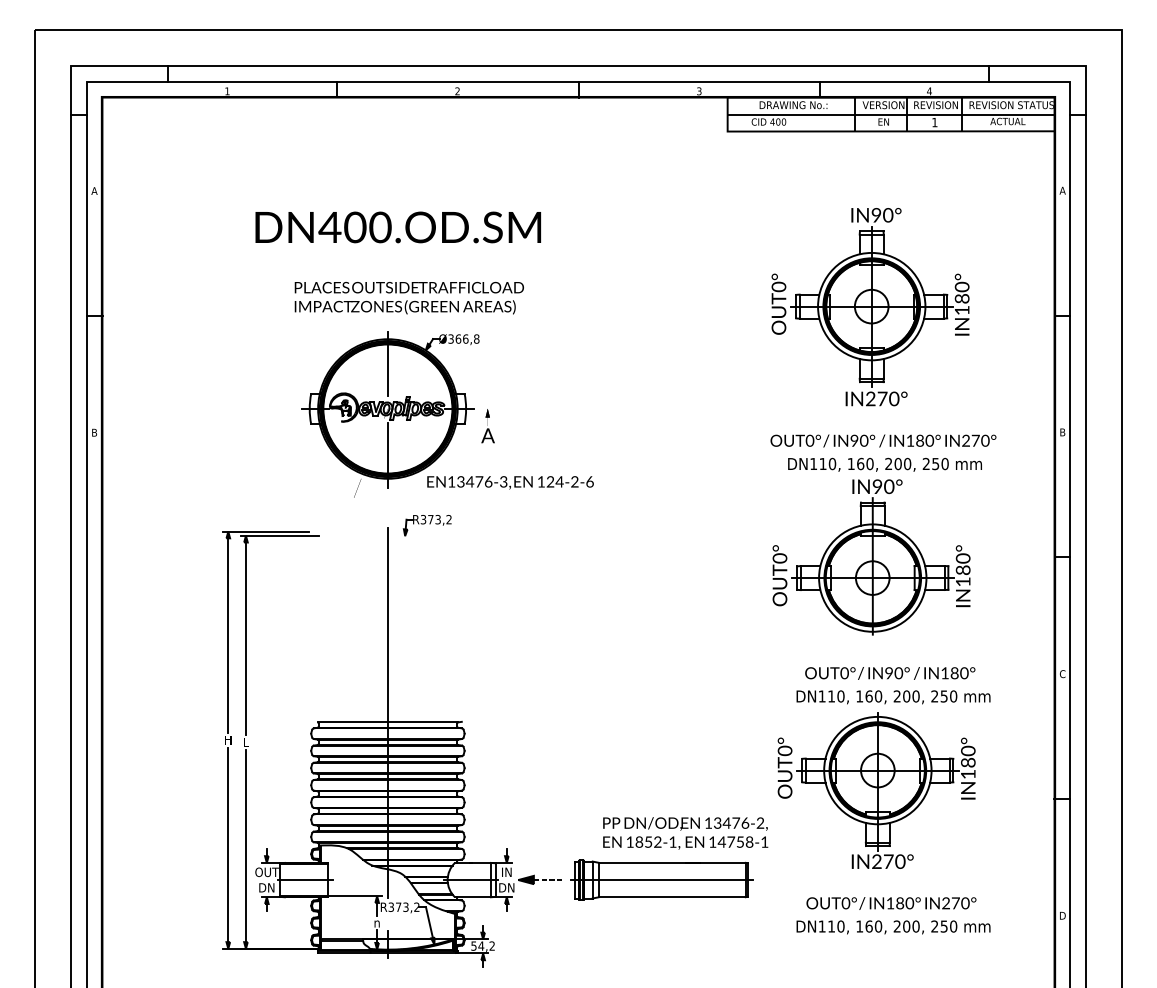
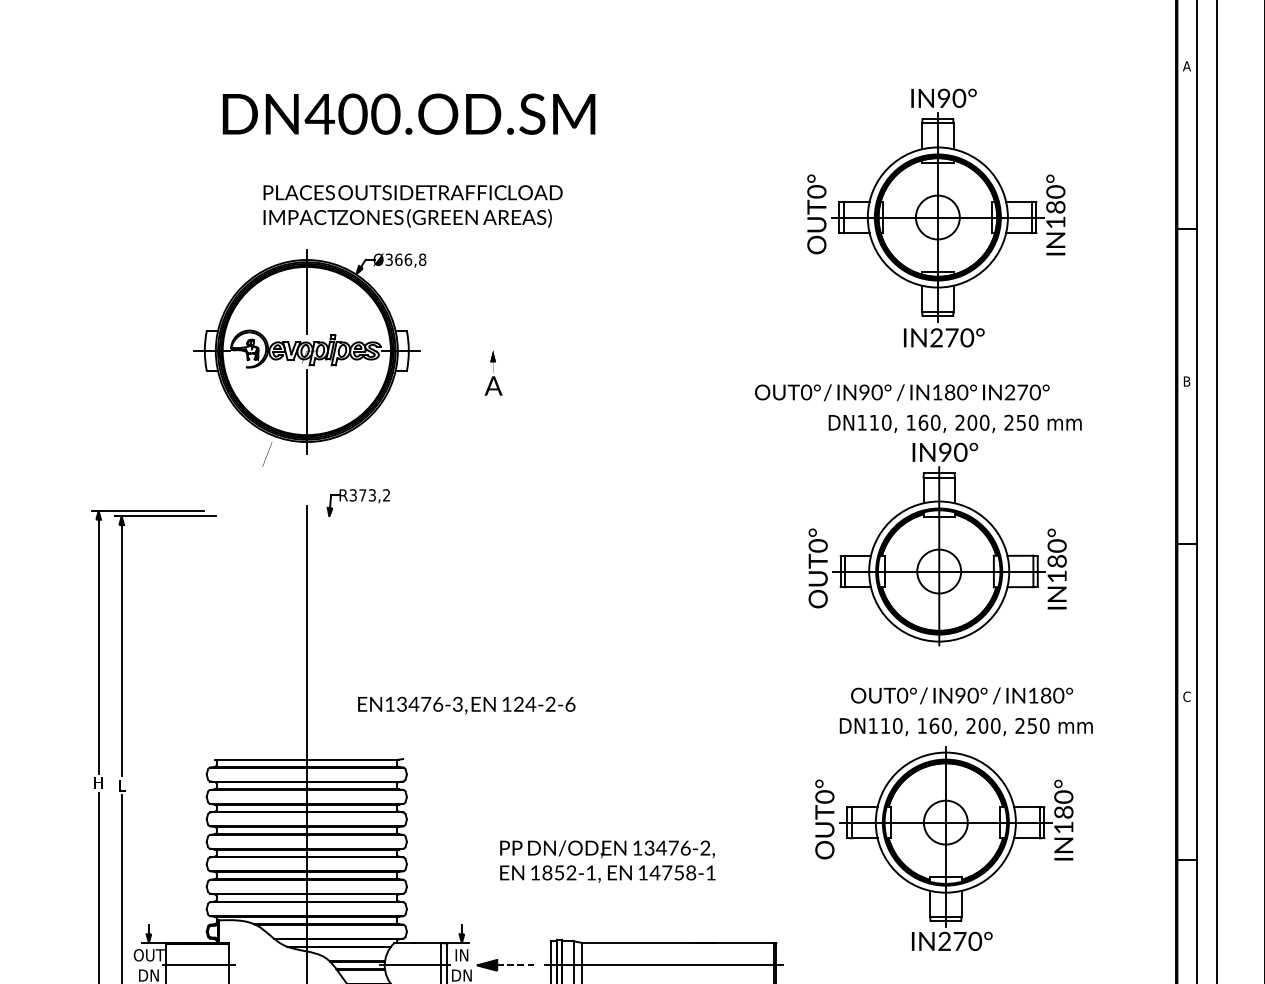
text: (397, 227) -> (408, 114), moved
text: (408, 297) -> (411, 205), moved
text: (487, 426) -> (492, 373), moved
text: (883, 440) -> (902, 392), moved
text: (510, 482) -> (466, 705), moved
text: (685, 833) -> (607, 861), moved

